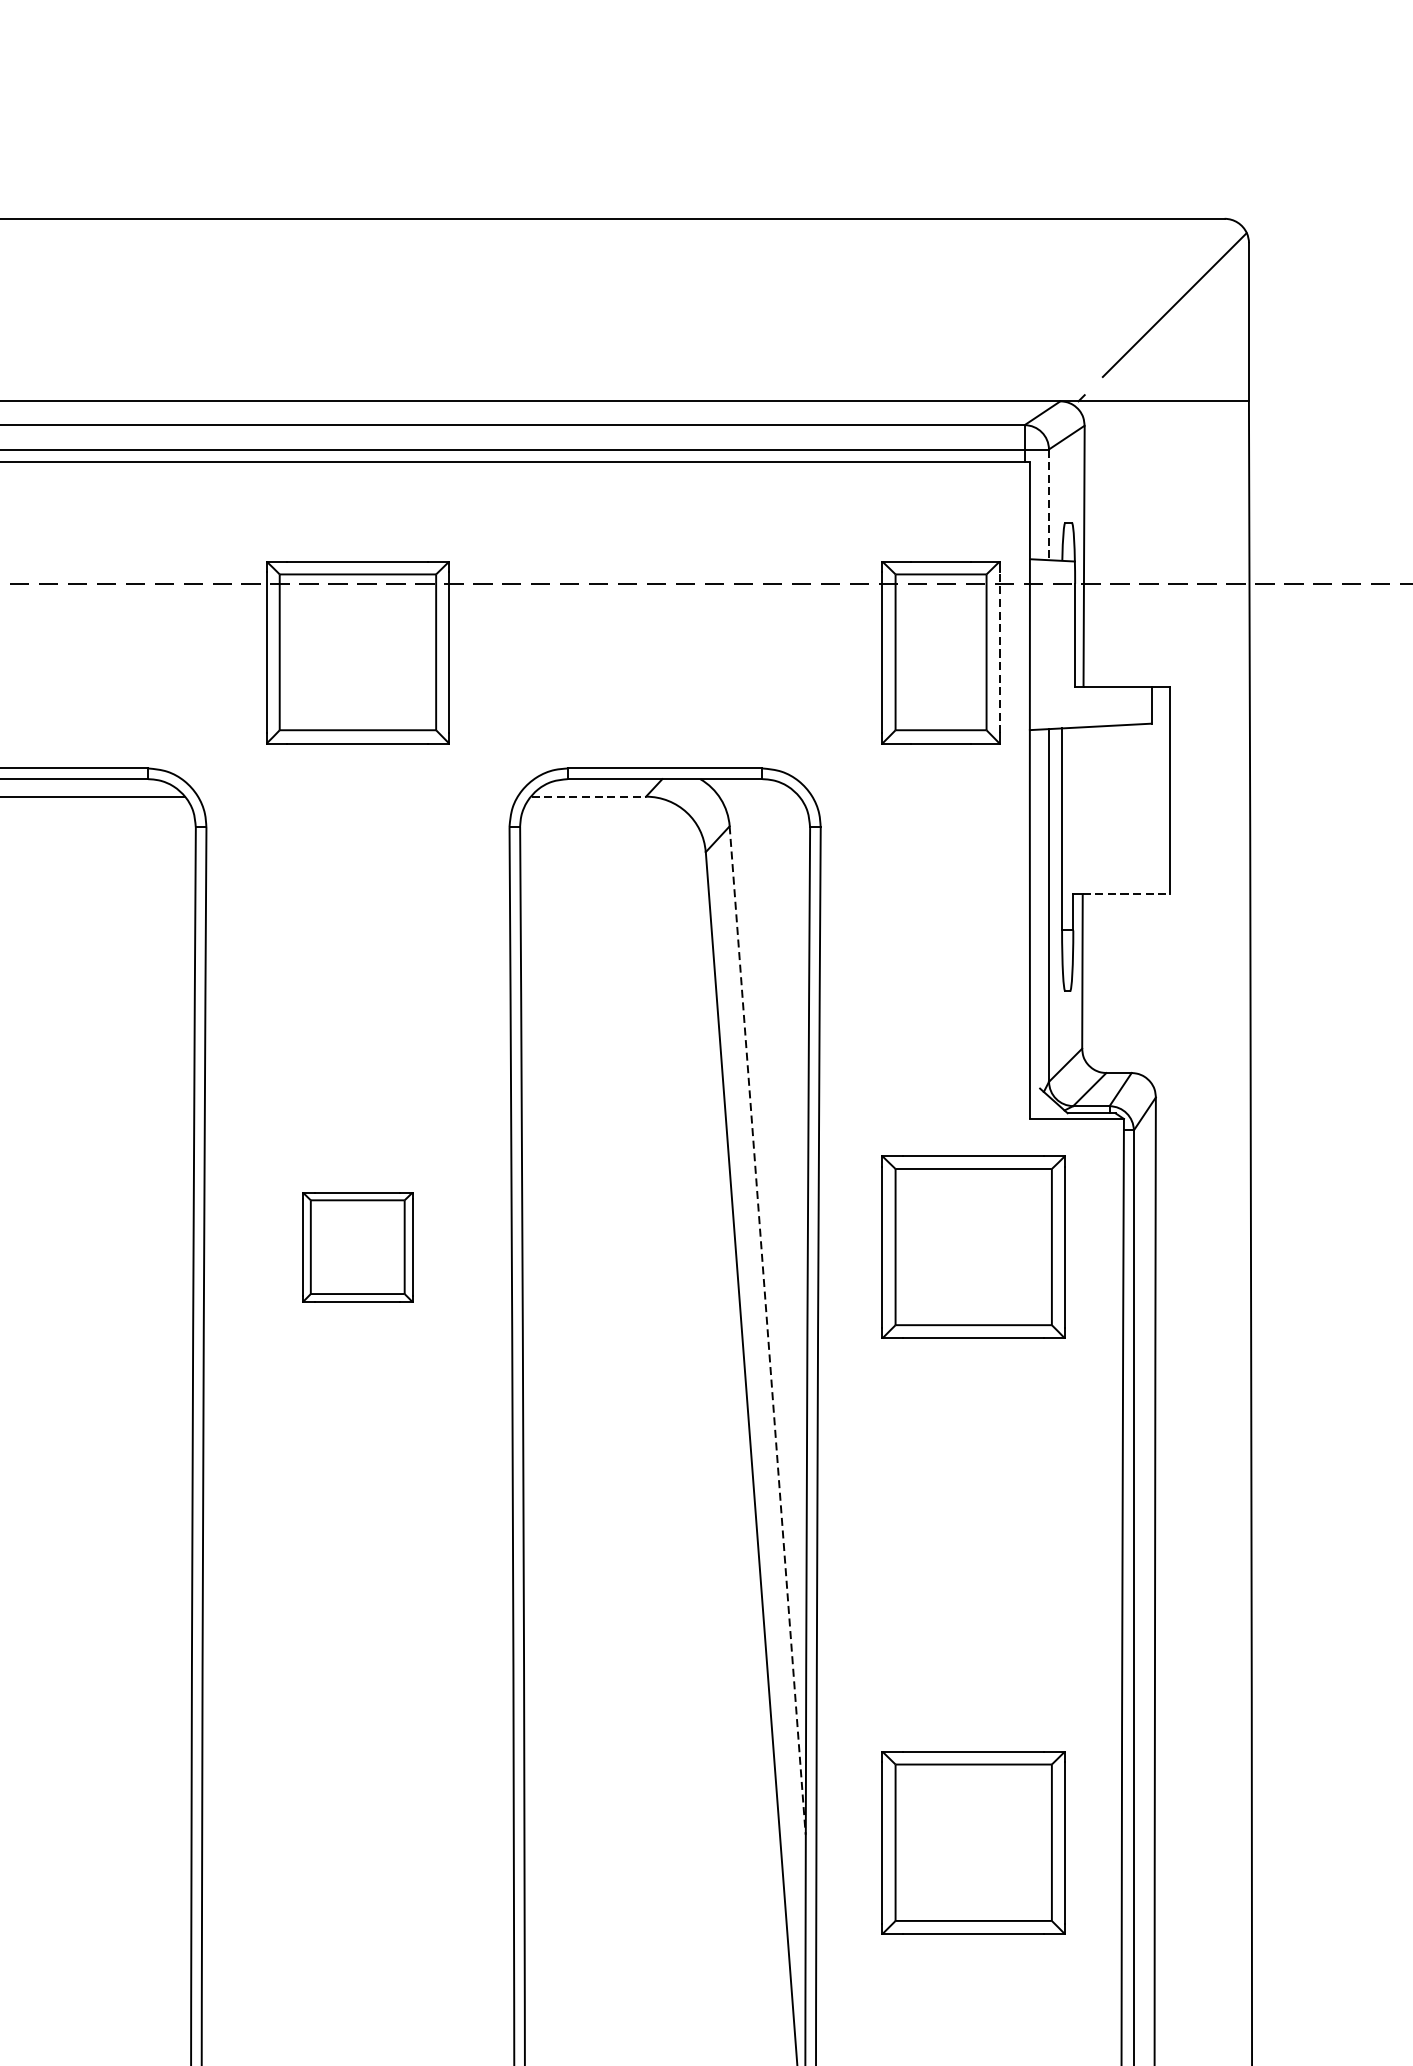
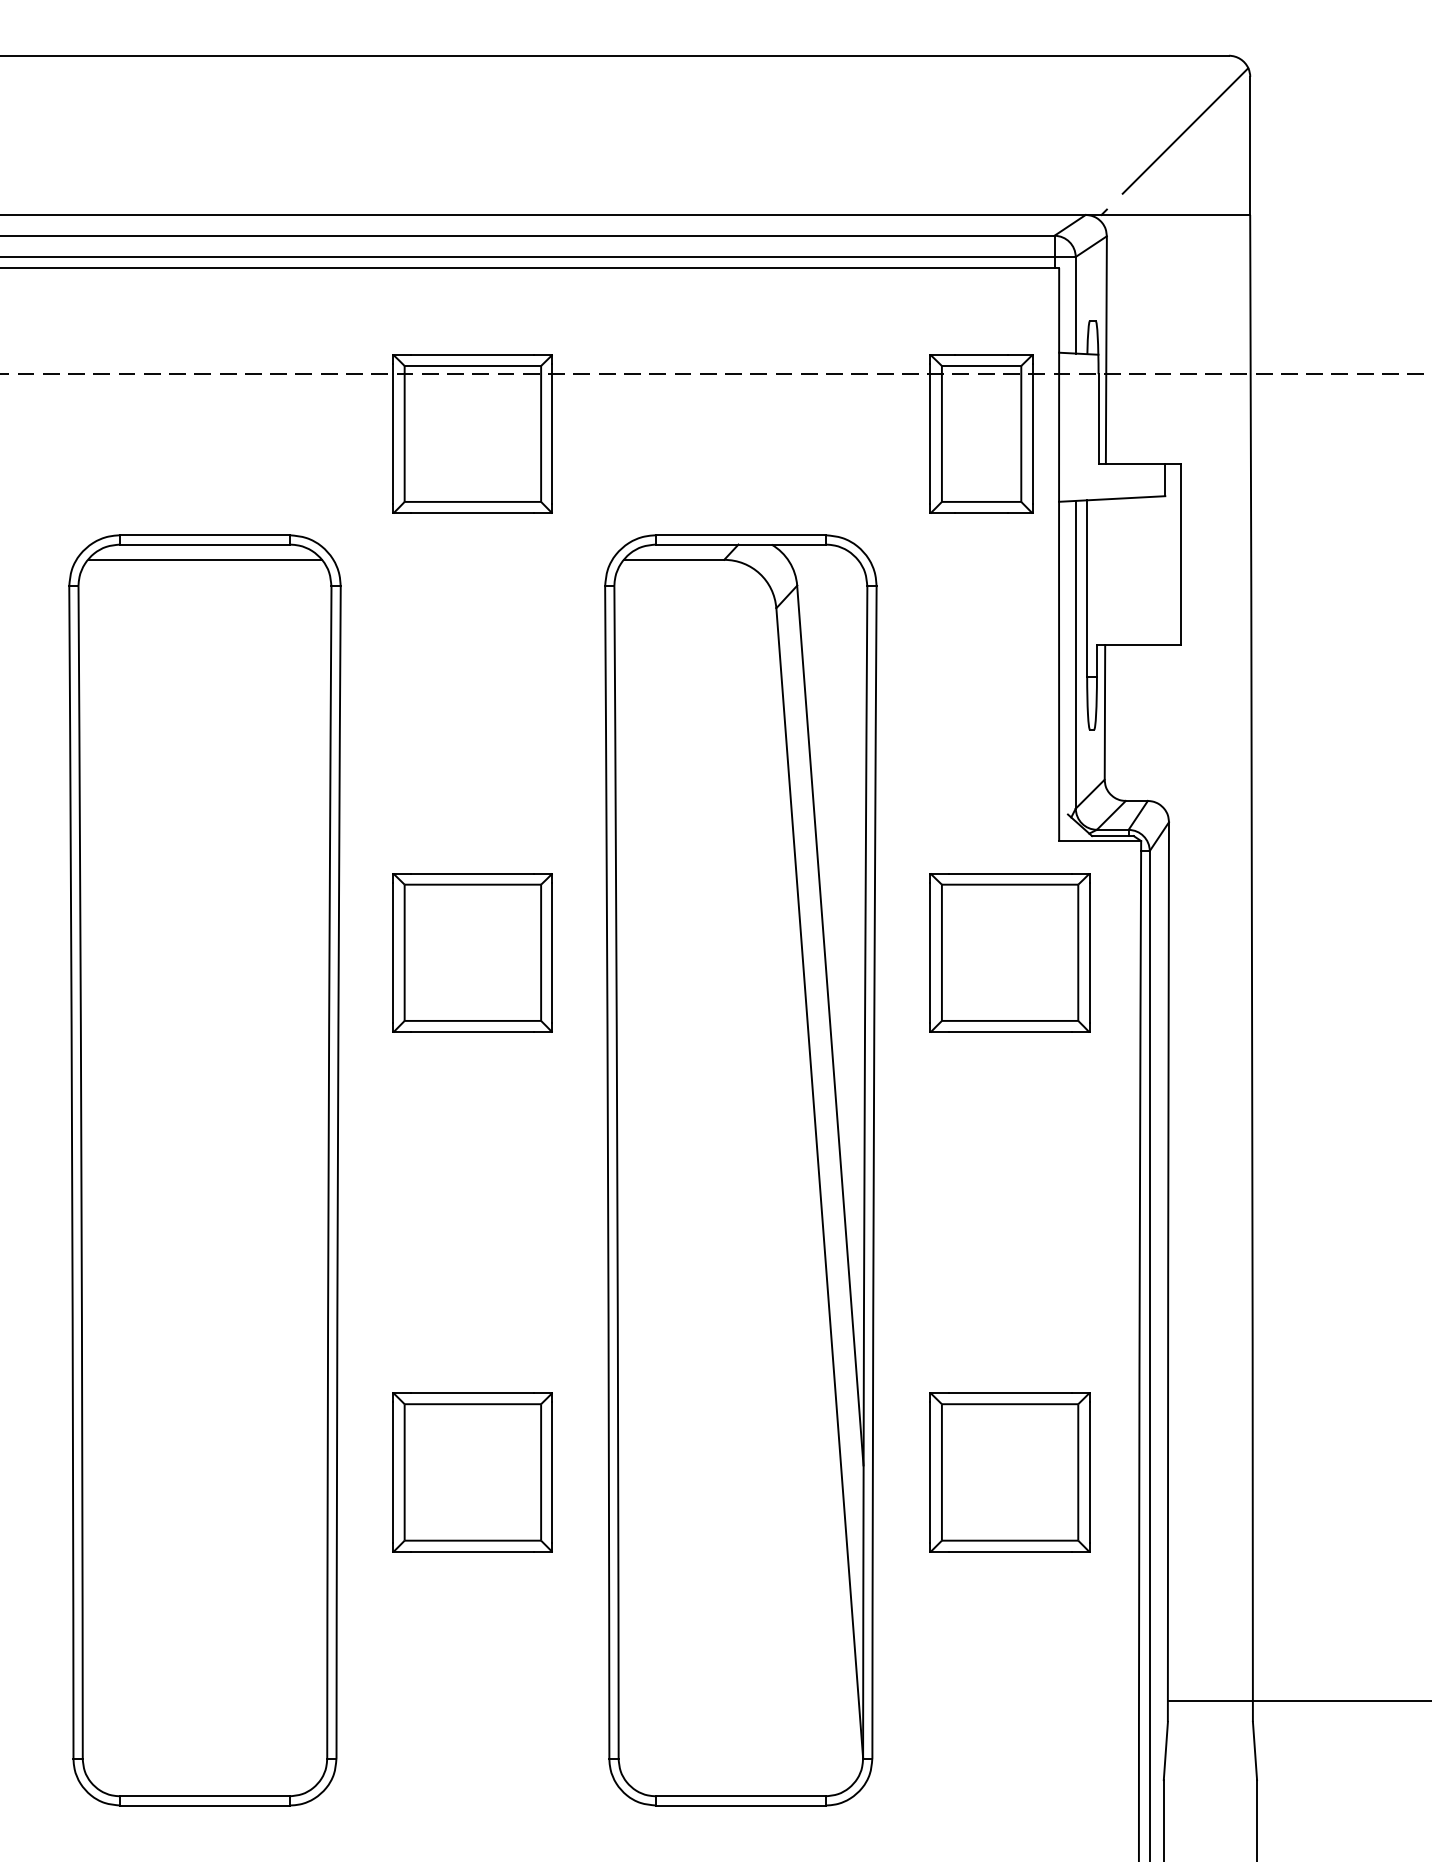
line: (1048, 505) -> (1075, 305), dashed -> solid
line: (999, 651) -> (1032, 433), dashed -> solid
line: (589, 796) -> (674, 559), dashed -> solid
line: (1126, 893) -> (1143, 644), dashed -> solid
part: (357, 1246) -> (472, 952), size x1.67
line: (767, 1331) -> (830, 1026), dashed -> solid
part: (357, 1842) -> (472, 1472), added

